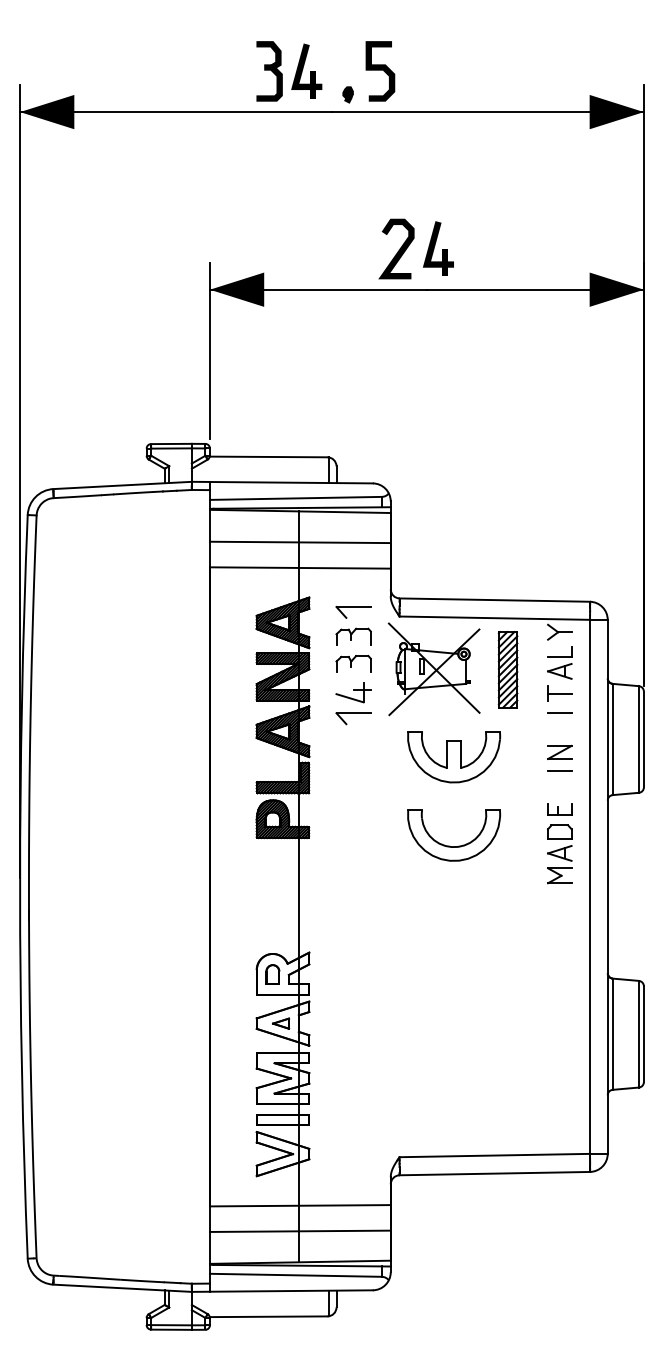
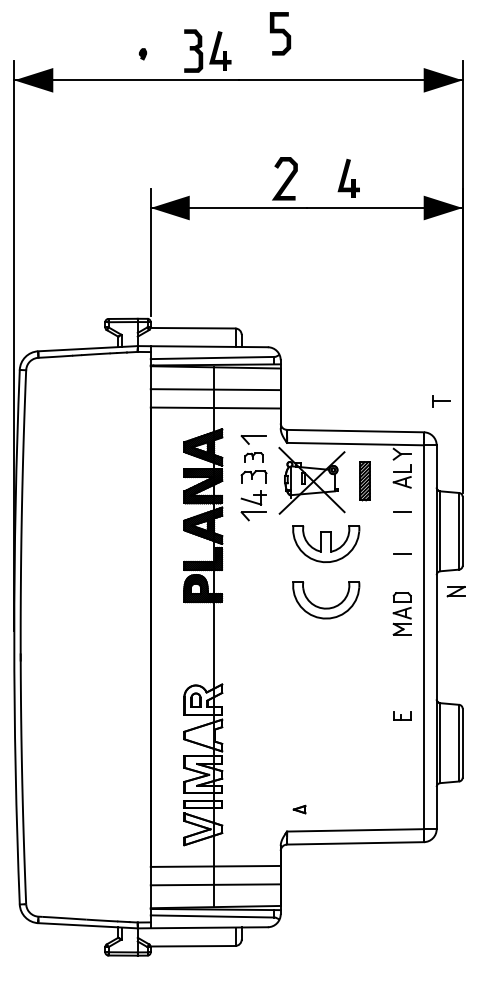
curve: (380, 70) -> (280, 33), moved
part: (347, 94) -> (142, 54), moved
part: (438, 248) -> (348, 178), moved
part: (353, 636) -> (253, 457), size x0.7
part: (507, 669) -> (364, 480), size x0.7
part: (559, 693) -> (441, 401), moved
part: (559, 751) -> (455, 590), moved
part: (559, 809) -> (402, 716), moved
part: (281, 1023) -> (299, 809), moved

